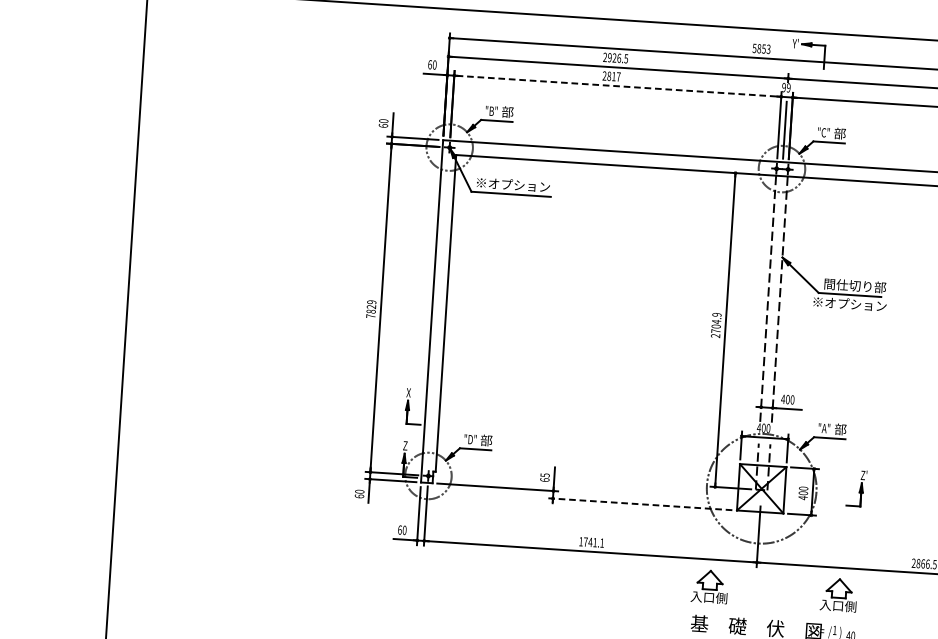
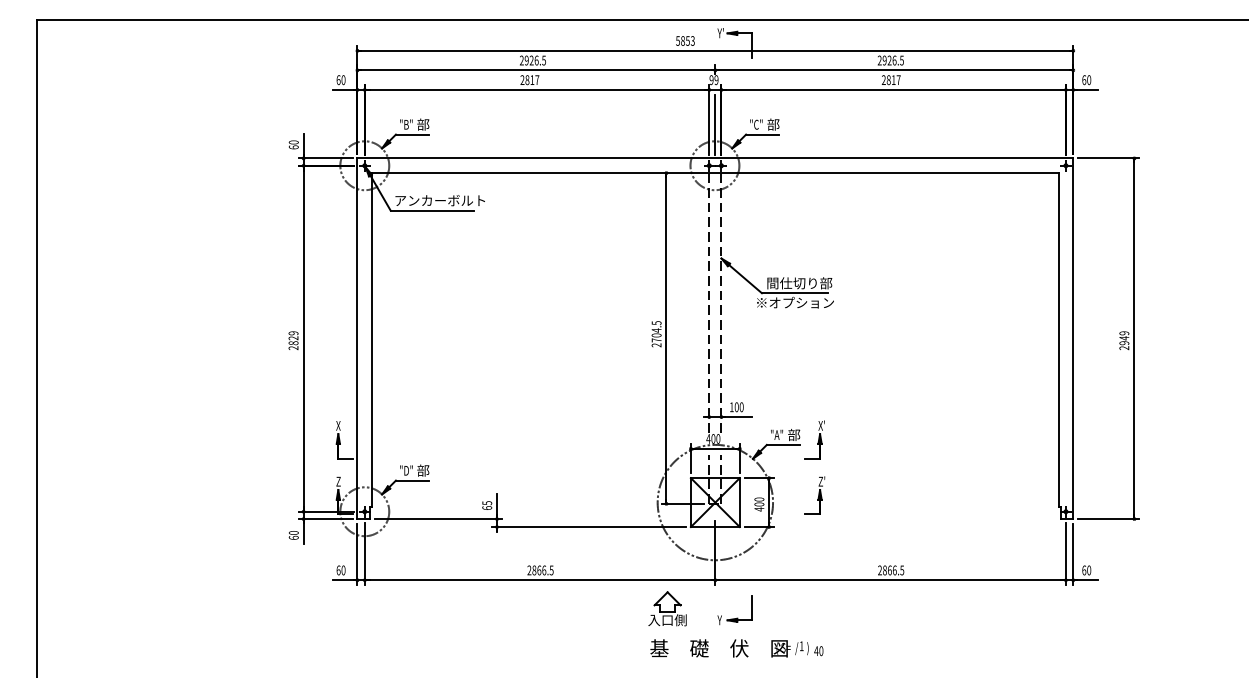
line: (618, 85) -> (537, 89), dashed -> solid
text: (518, 185) -> (439, 200), ※オプション -> アンカーボルト
text: (716, 315) -> (656, 323), 2704.9 -> 2704.5
text: (370, 316) -> (293, 348), 7829 -> 2829
text: (782, 399) -> (731, 407), 400 -> 100
part: (859, 435) -> (814, 439), added
line: (640, 504) -> (589, 527), dashed -> solid
text: (591, 542) -> (540, 570), 1741.1 -> 2866.5
part: (838, 594) -> (803, 608), removed
part: (774, 599) -> (736, 617), added

